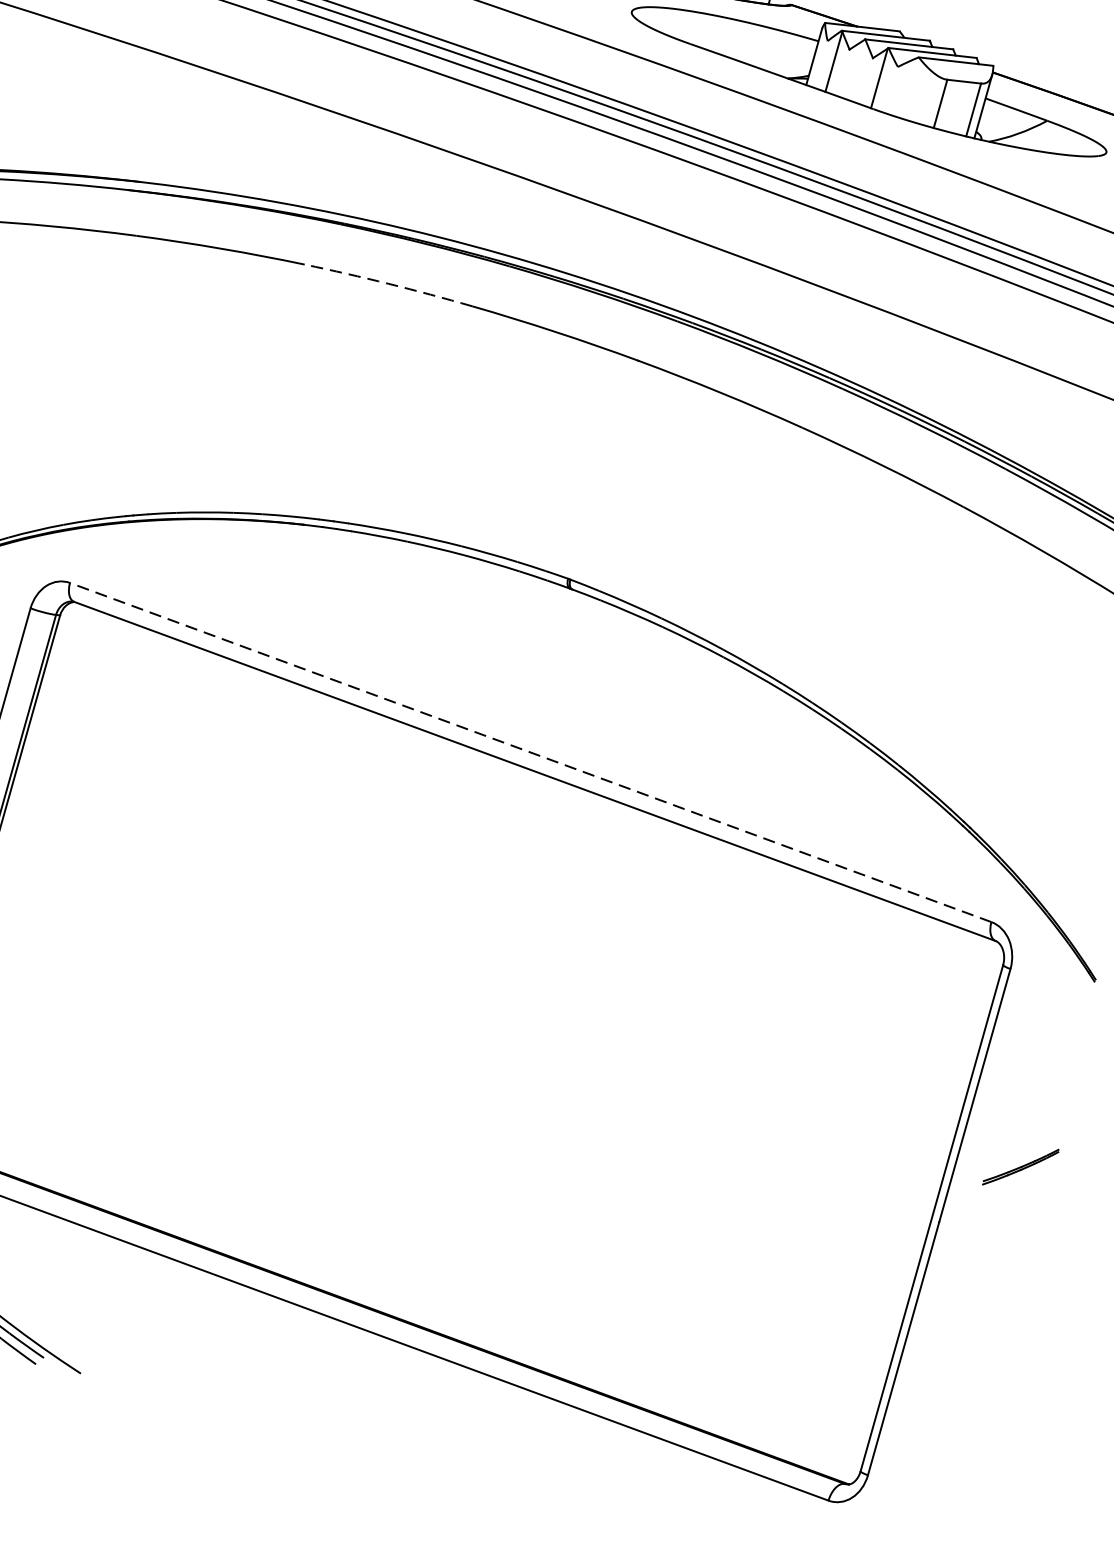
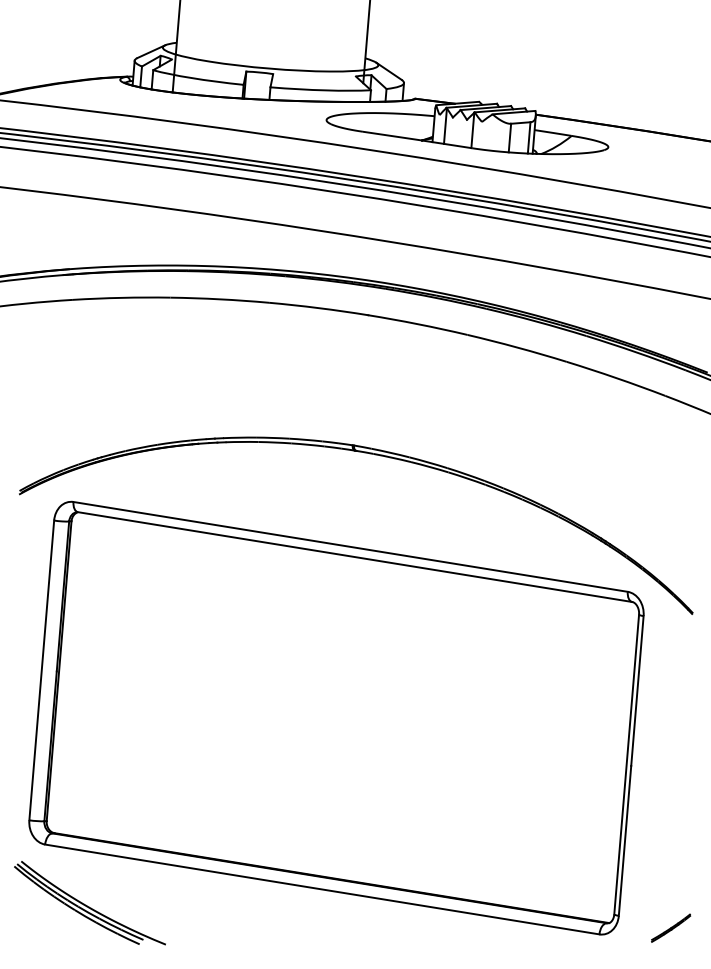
arc: (388, 284) -> (219, 299), dashed -> solid
line: (530, 751) -> (350, 546), dashed -> solid
part: (1021, 1166) -> (671, 927), moved

